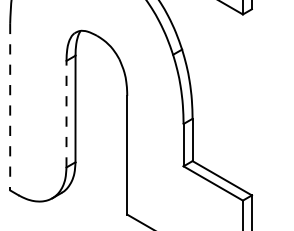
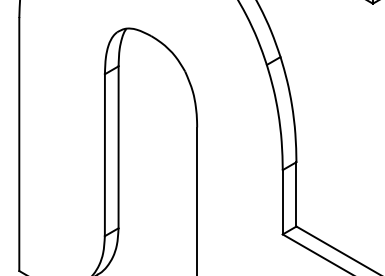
line: (10, 107) -> (19, 145), dashed -> solid
line: (66, 113) -> (104, 154), dashed -> solid

